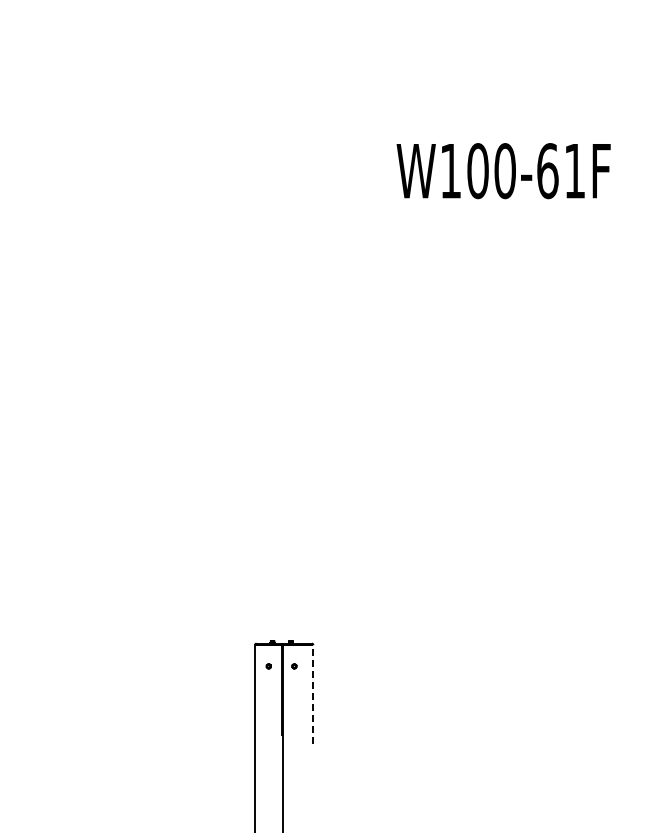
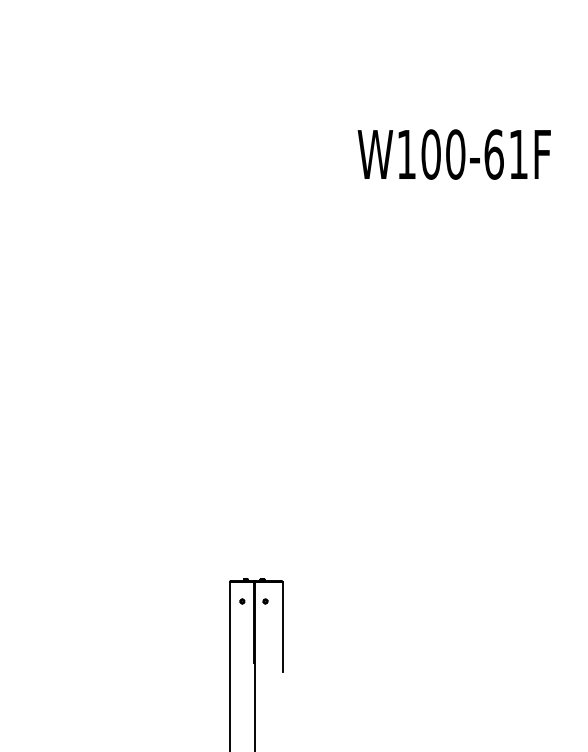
line: (313, 694) -> (282, 626), dashed -> solid

